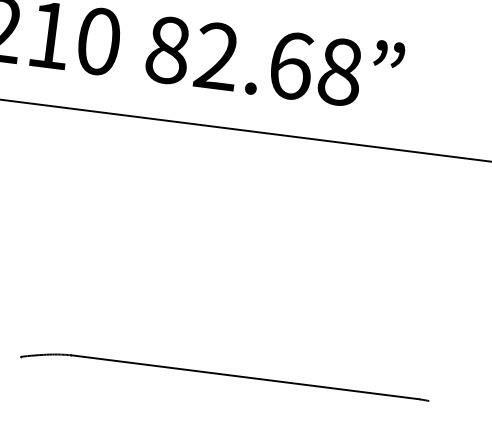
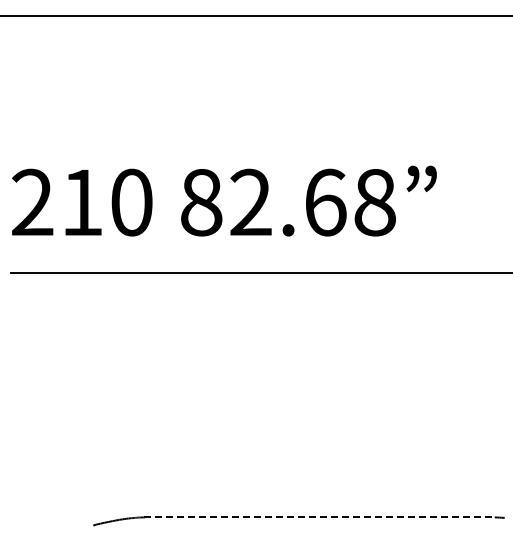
line: (245, 377) -> (319, 517), solid -> dashed

